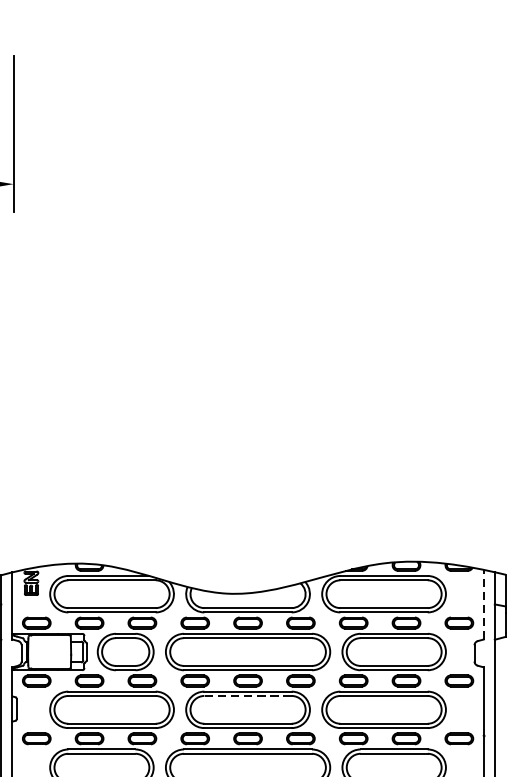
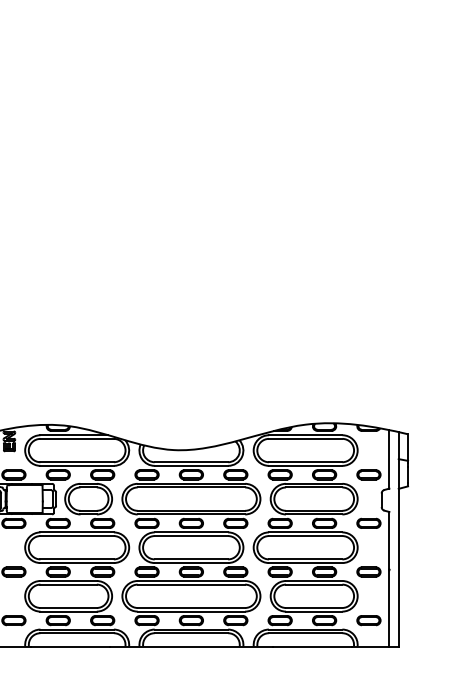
line: (483, 603) -> (389, 458), dashed -> solid
line: (248, 696) -> (191, 536), dashed -> solid

